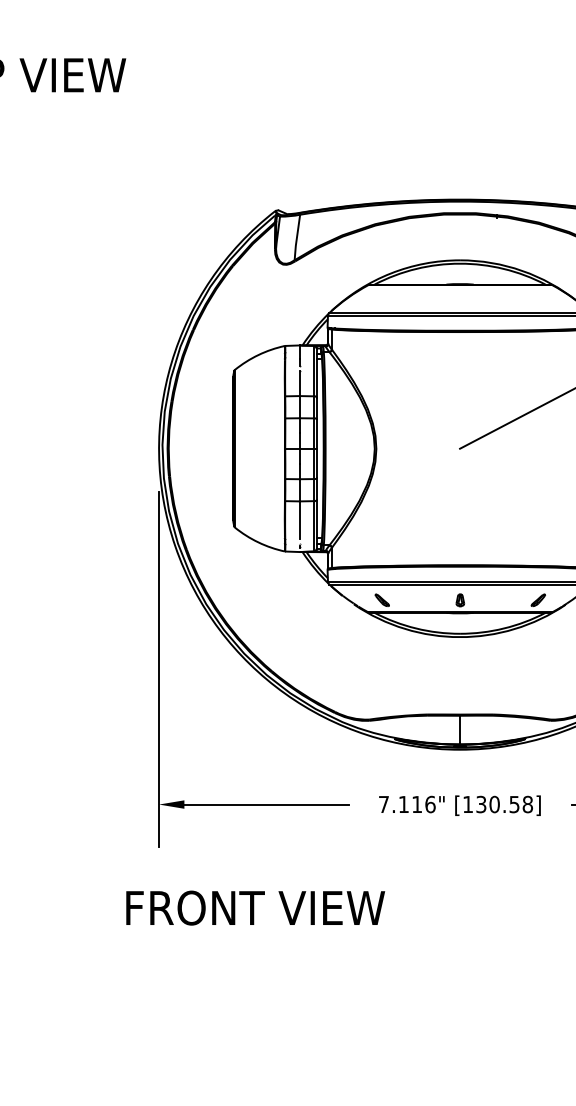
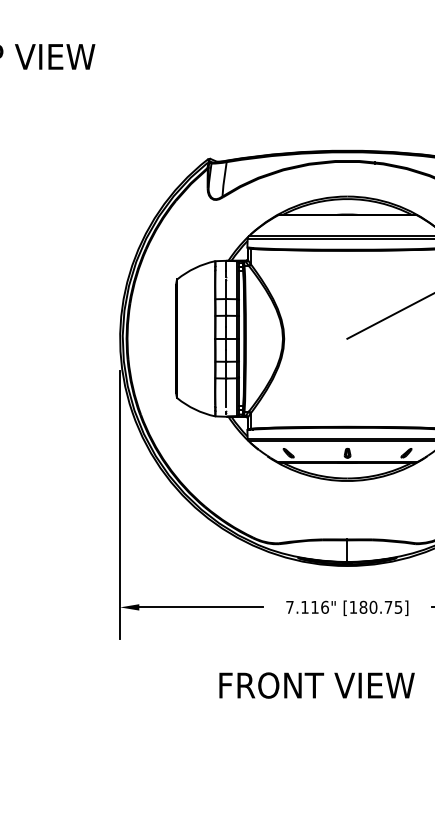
text: (503, 803) -> (380, 606), [130.58] -> [180.75]
text: (254, 908) -> (316, 685), moved

